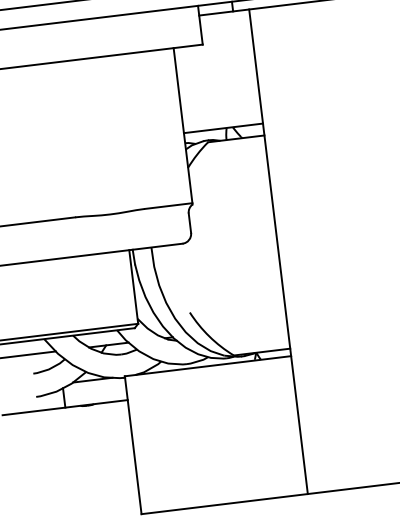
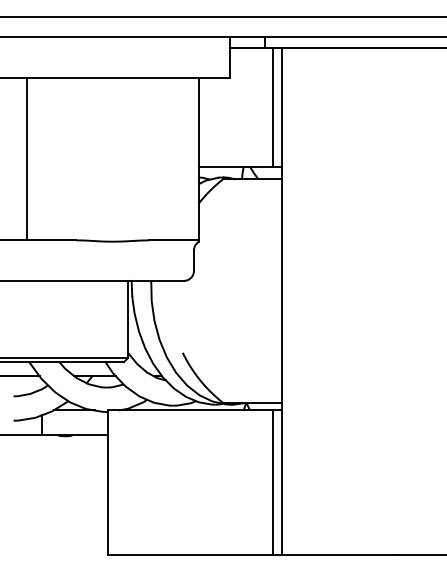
line: (248, 67) -> (273, 107), added
line: (18, 145) -> (26, 159), added
line: (291, 425) -> (273, 482), added

